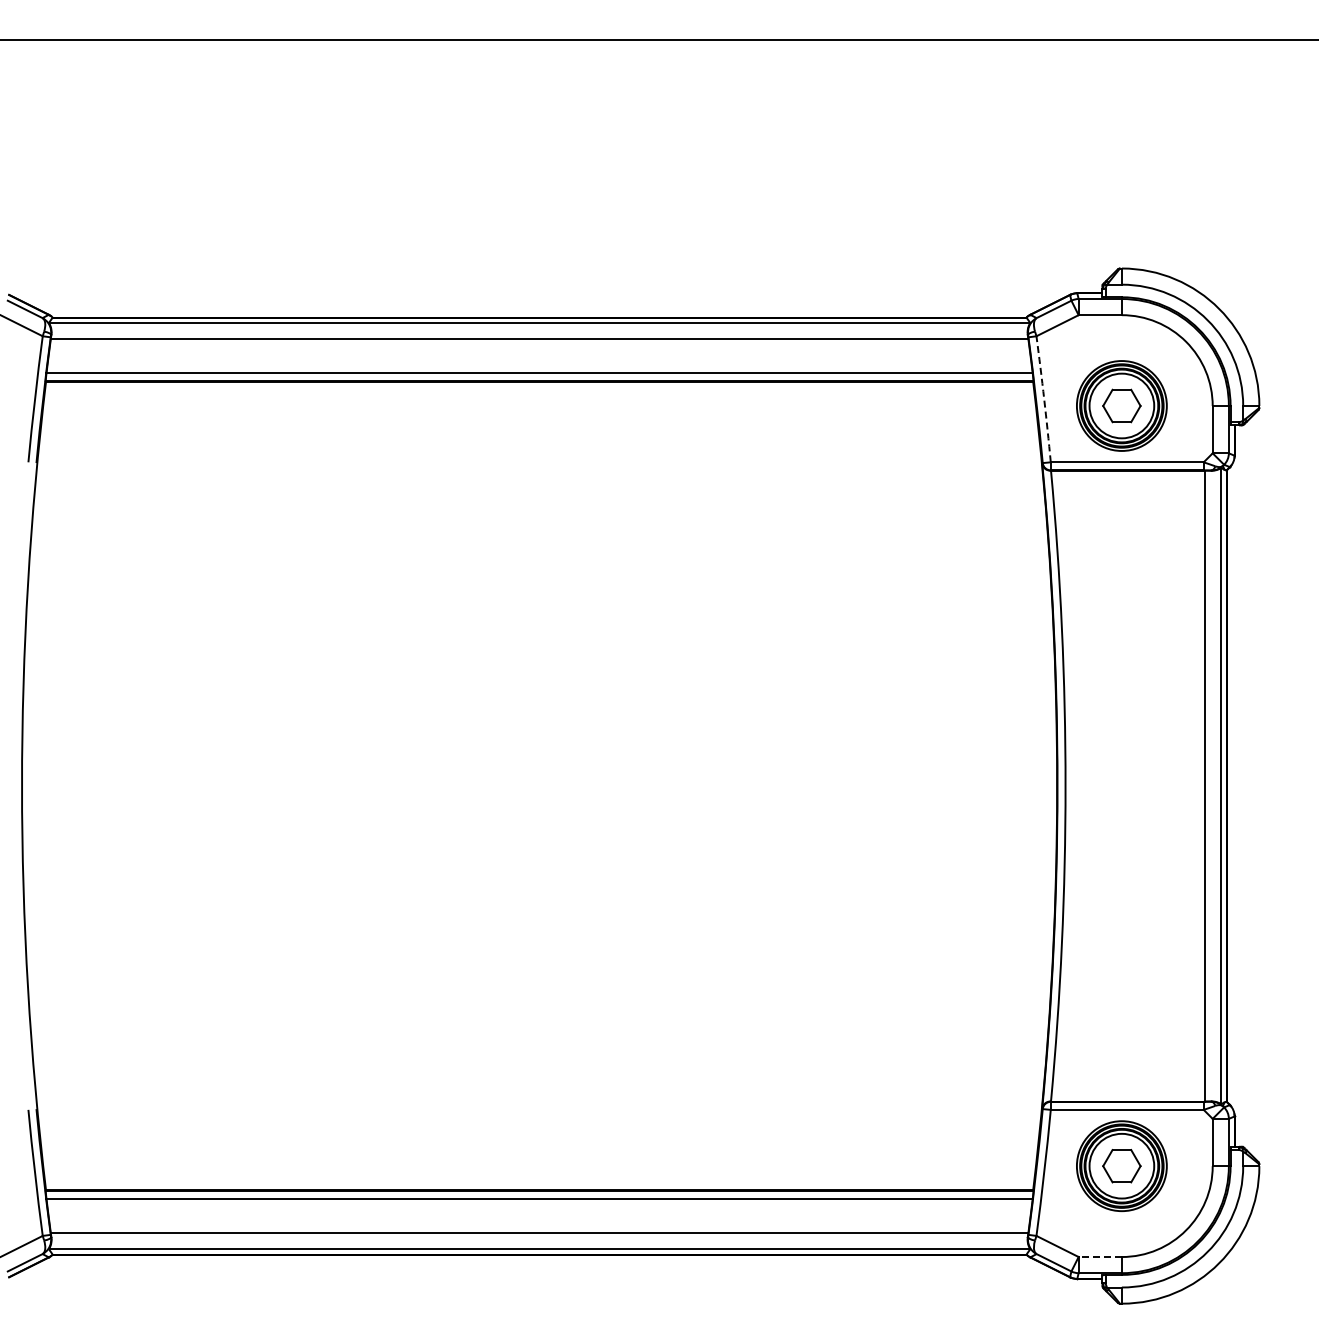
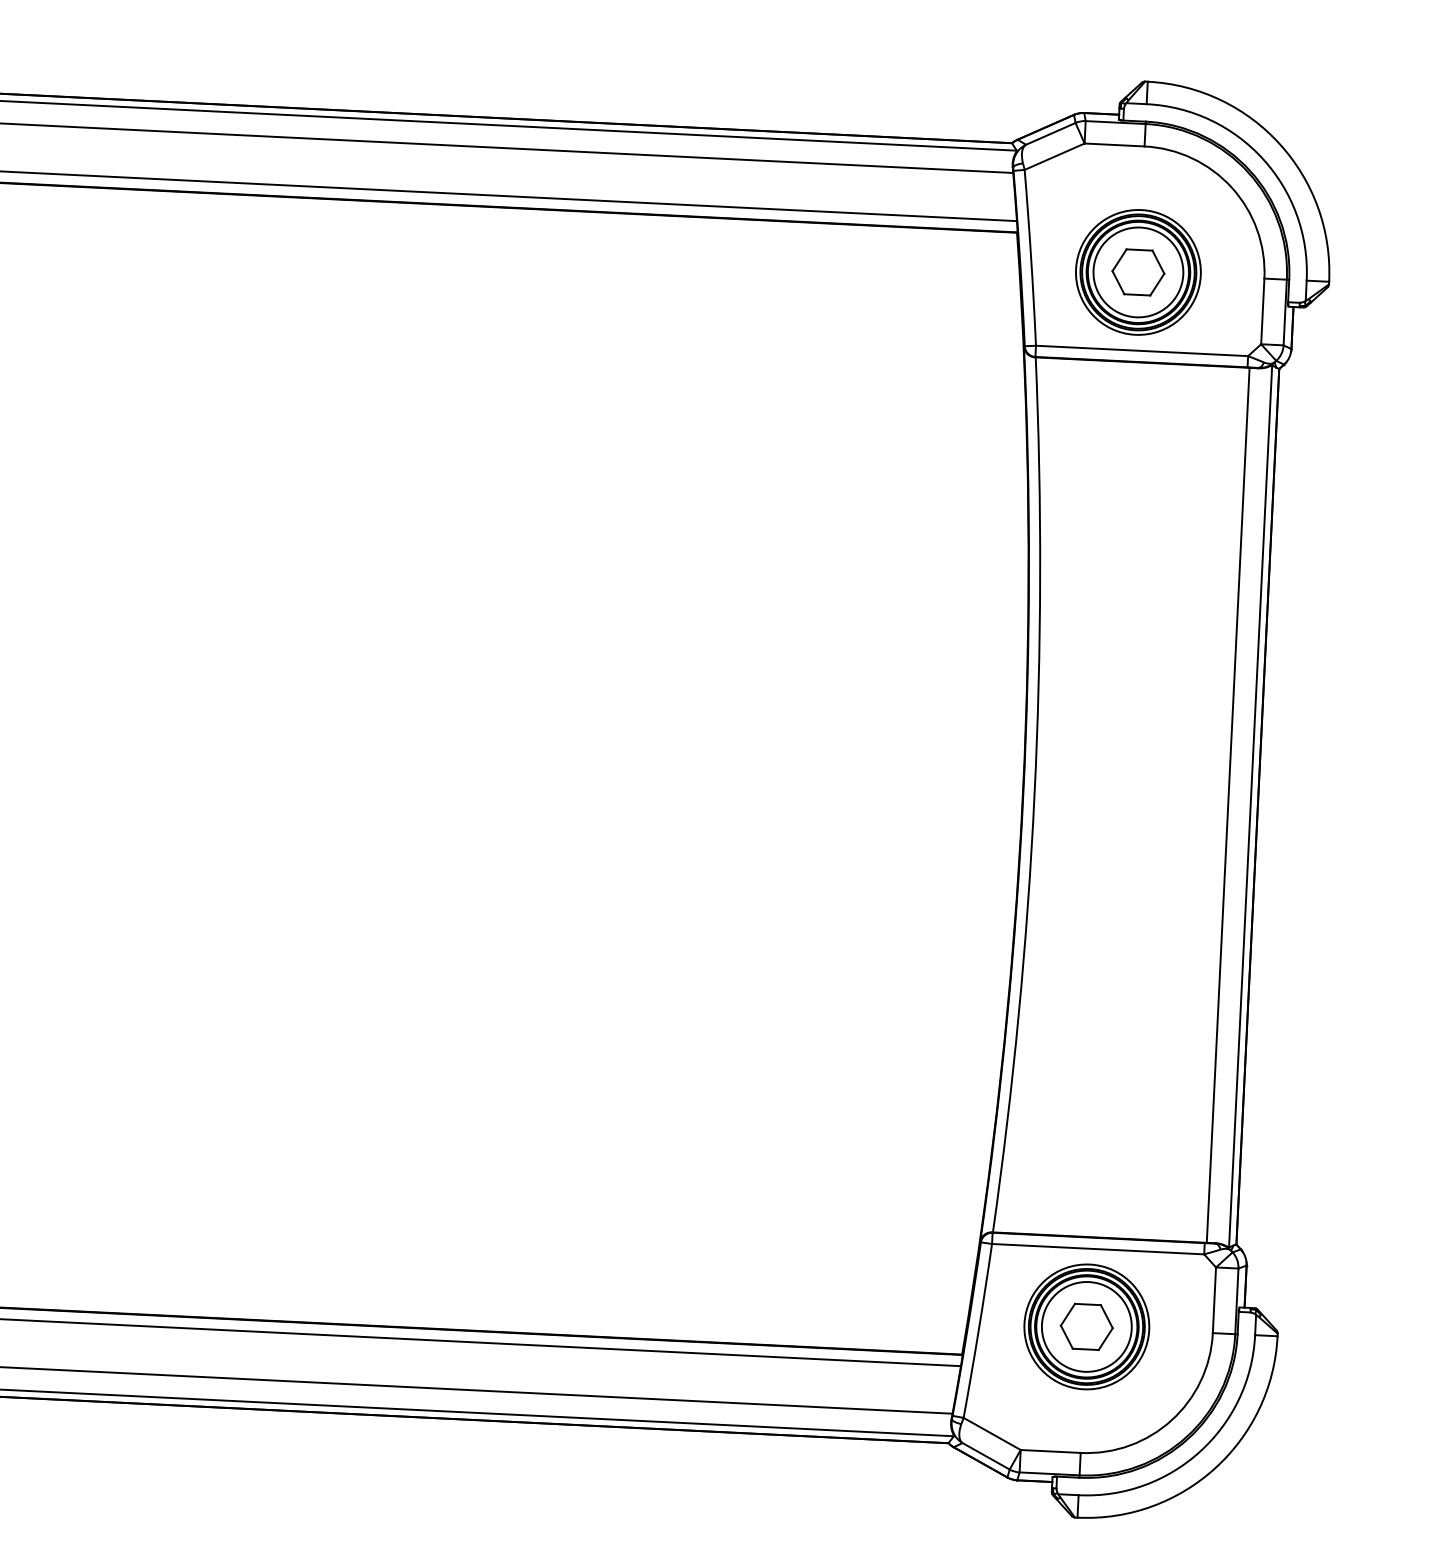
arc: (1044, 399) -> (1031, 258), dashed -> solid
line: (1100, 1257) -> (1050, 1452), dashed -> solid

